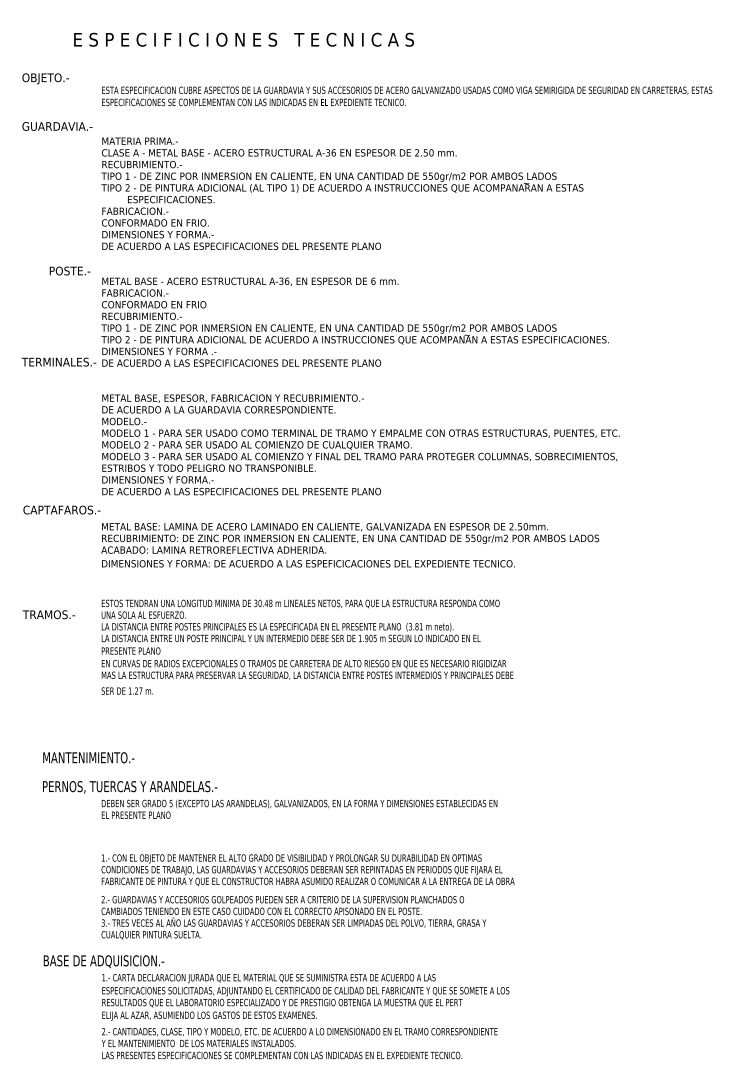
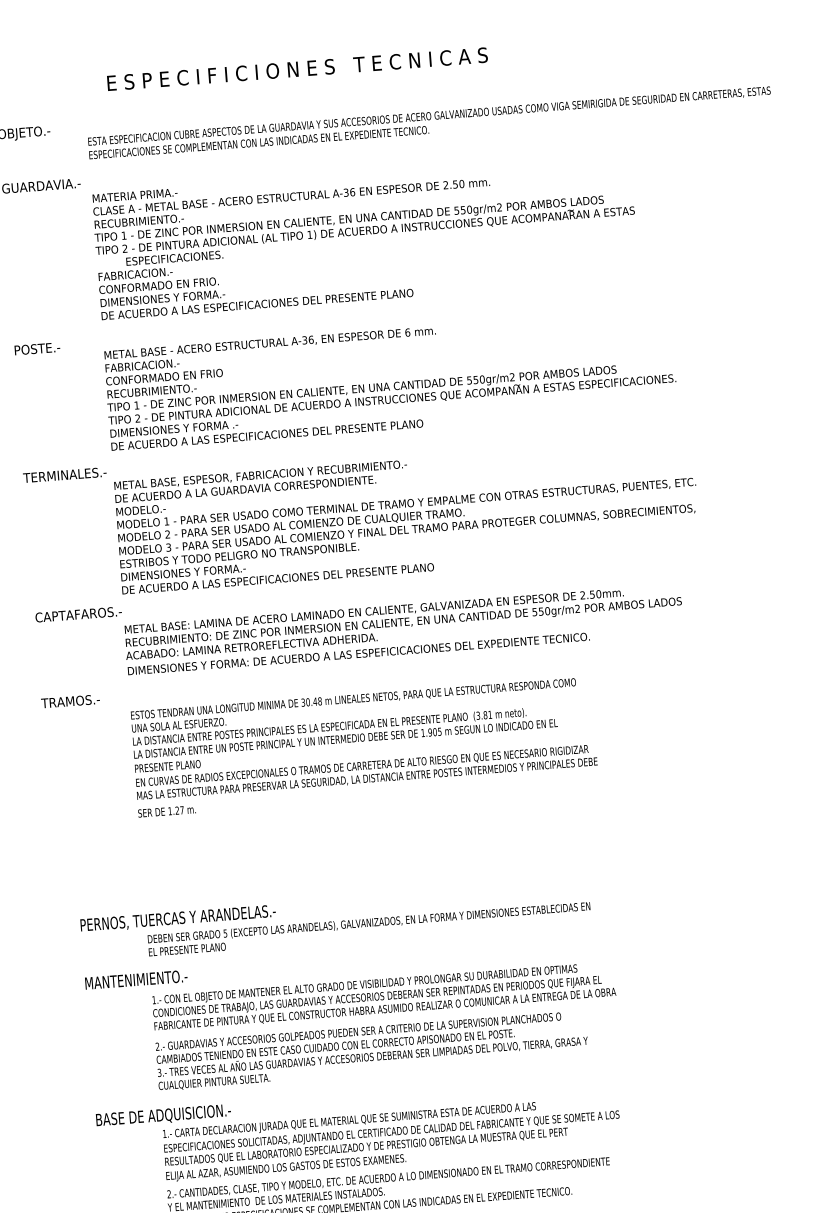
text: (243, 39) -> (296, 68), moved
text: (69, 270) -> (36, 348), moved
text: (58, 361) -> (64, 474), moved
text: (48, 614) -> (70, 701), moved
text: (88, 757) -> (135, 979), moved

